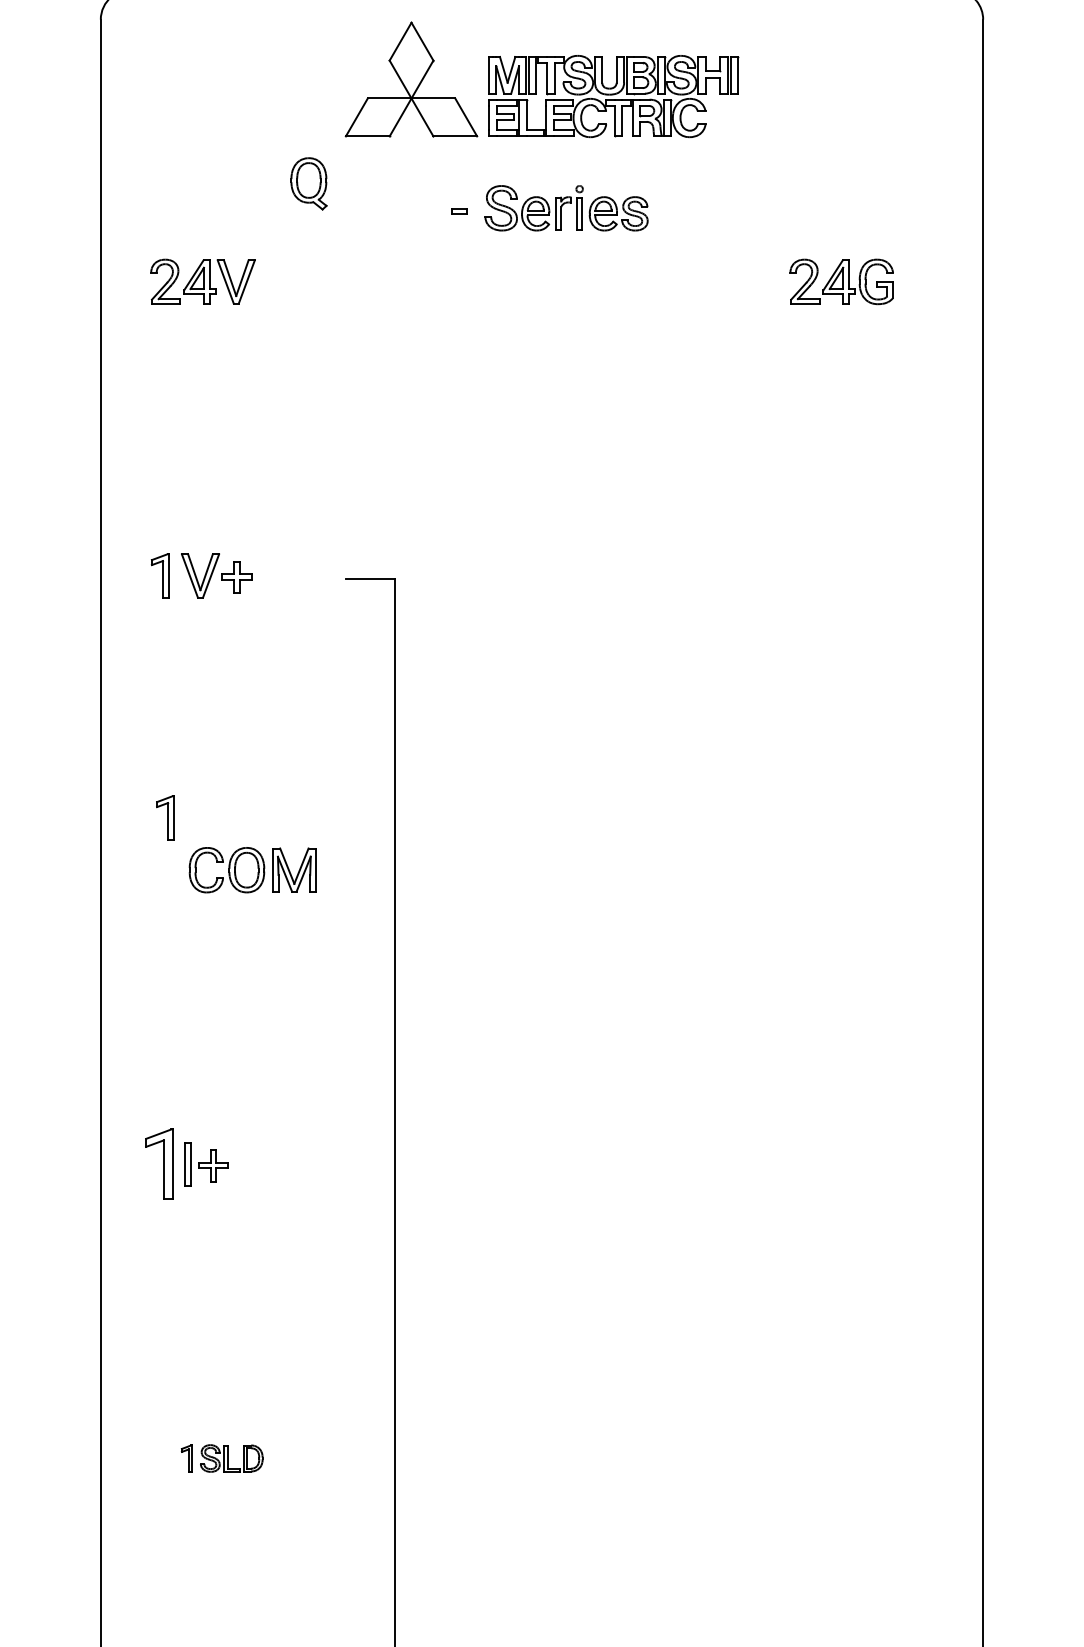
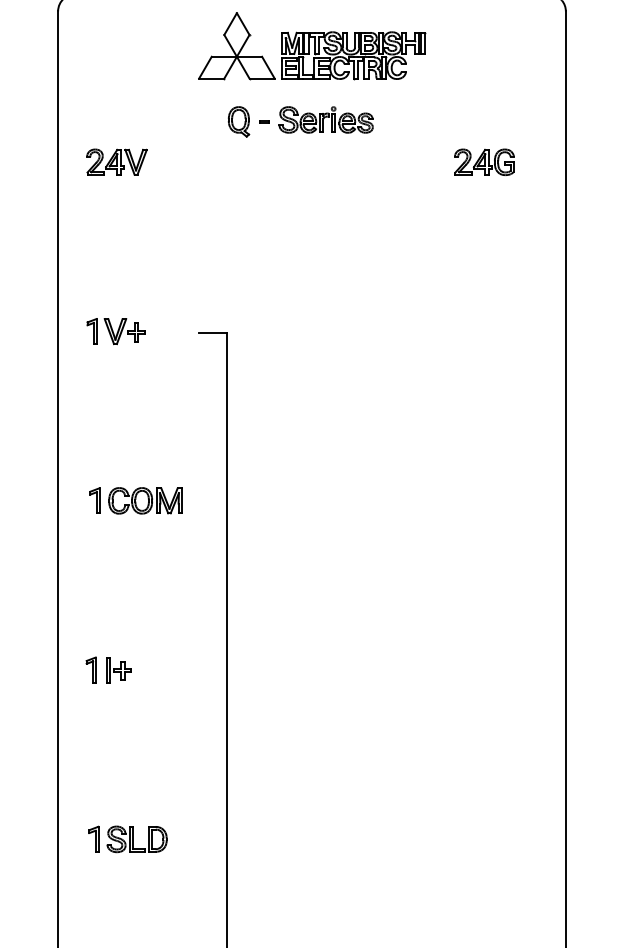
part: (308, 183) -> (238, 121), moved
part: (164, 817) -> (94, 500), moved
part: (157, 1163) -> (90, 669), size x0.62
part: (221, 1458) -> (127, 839), size x1.67

